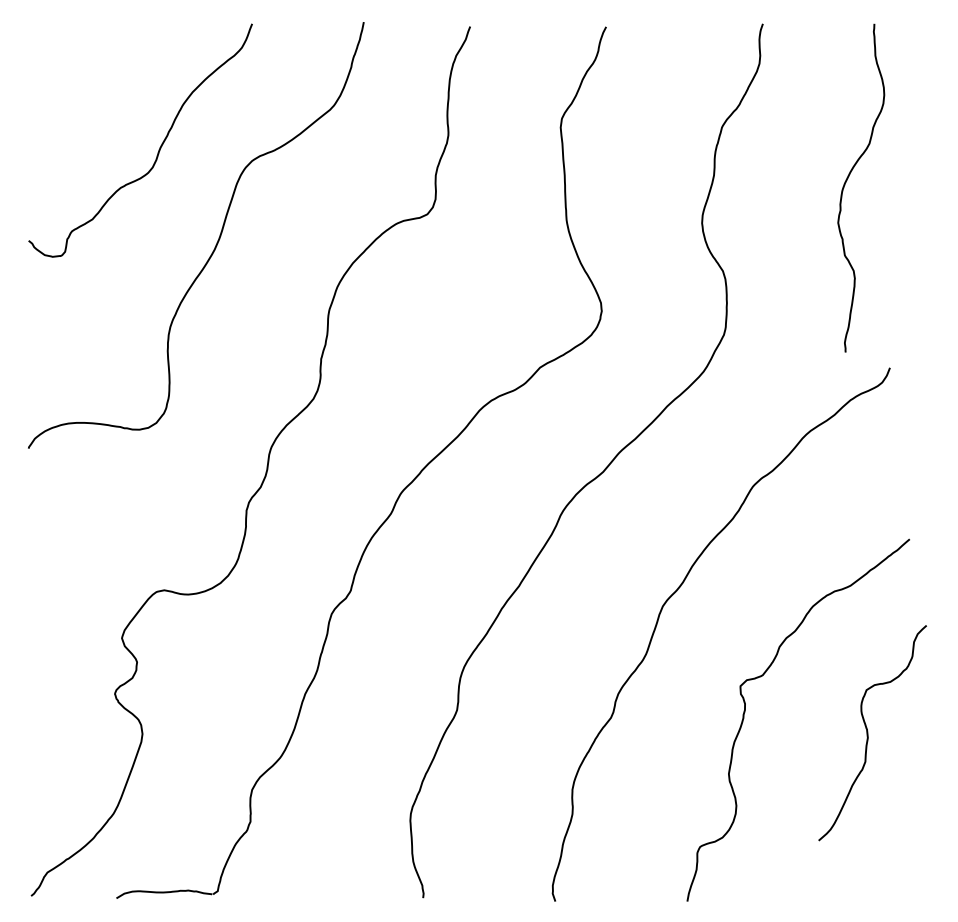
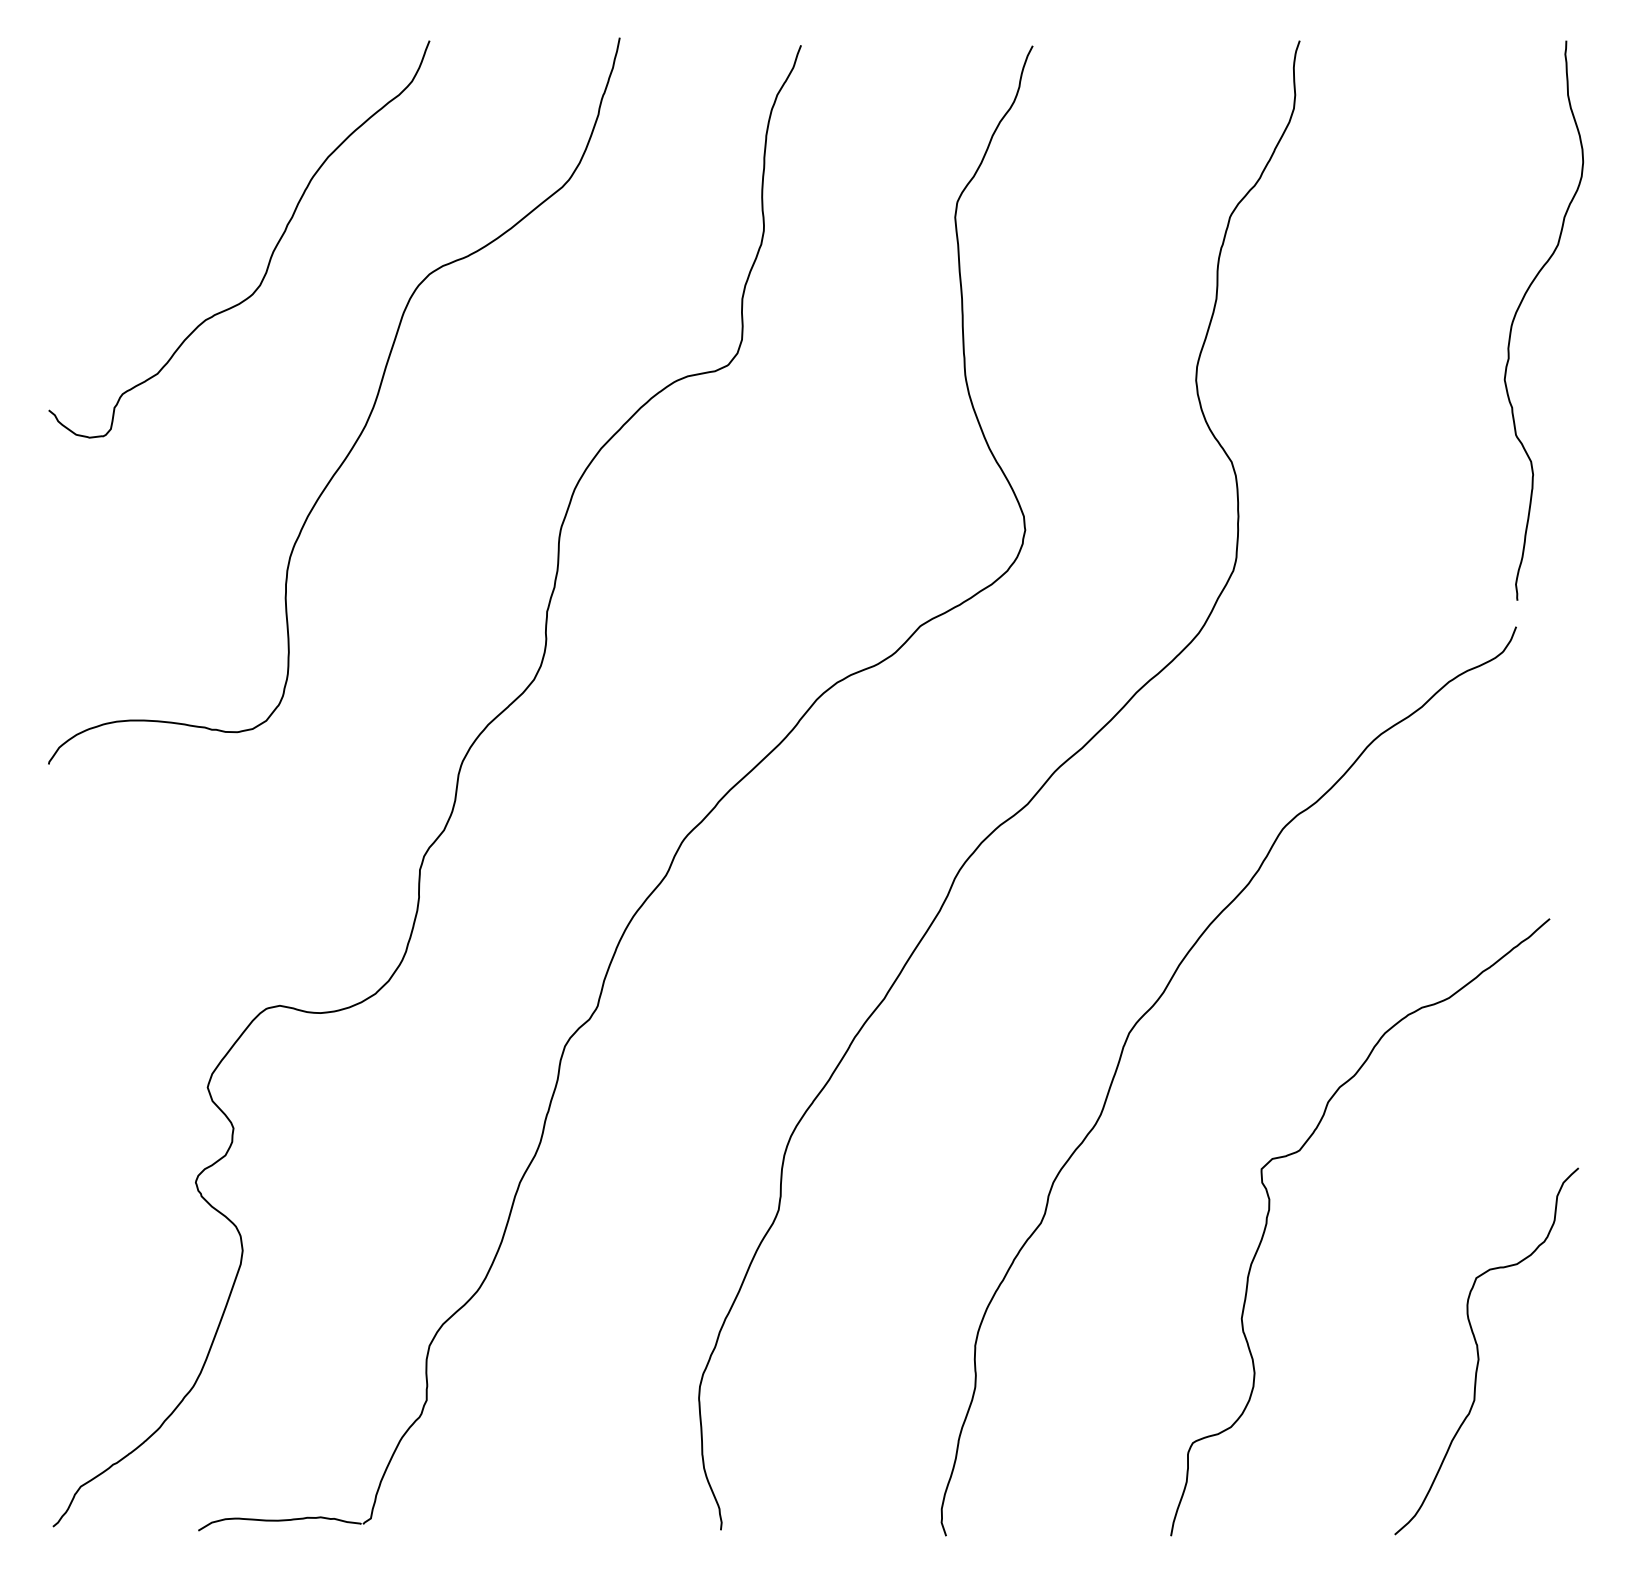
curve: (847, 180) -> (1520, 307), moved
curve: (868, 733) -> (1479, 1352), moved

